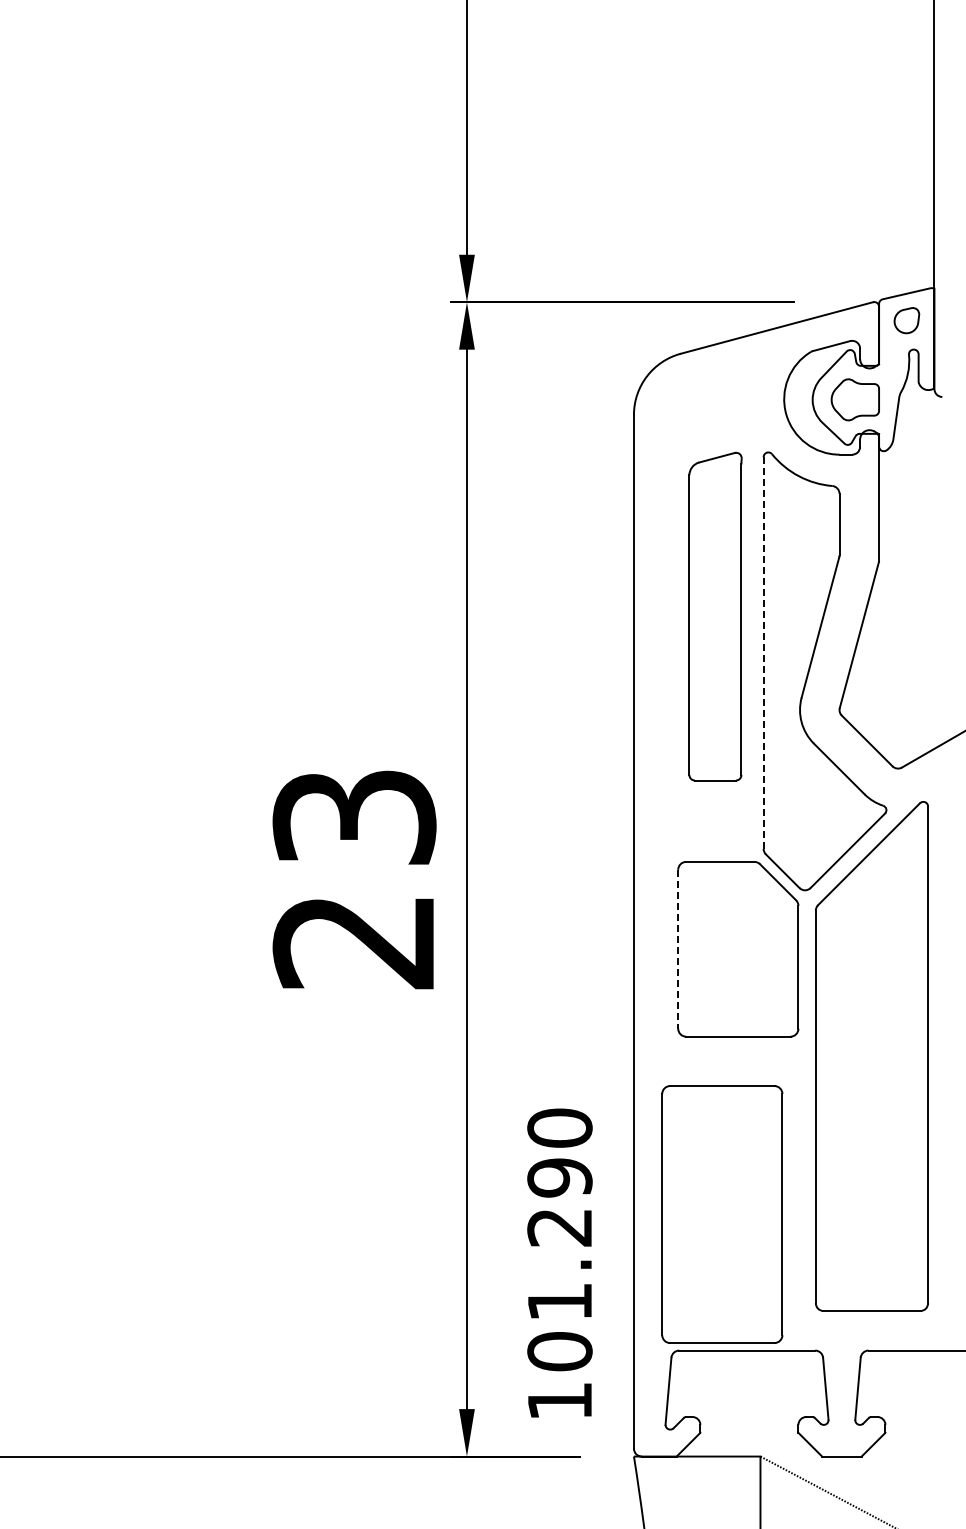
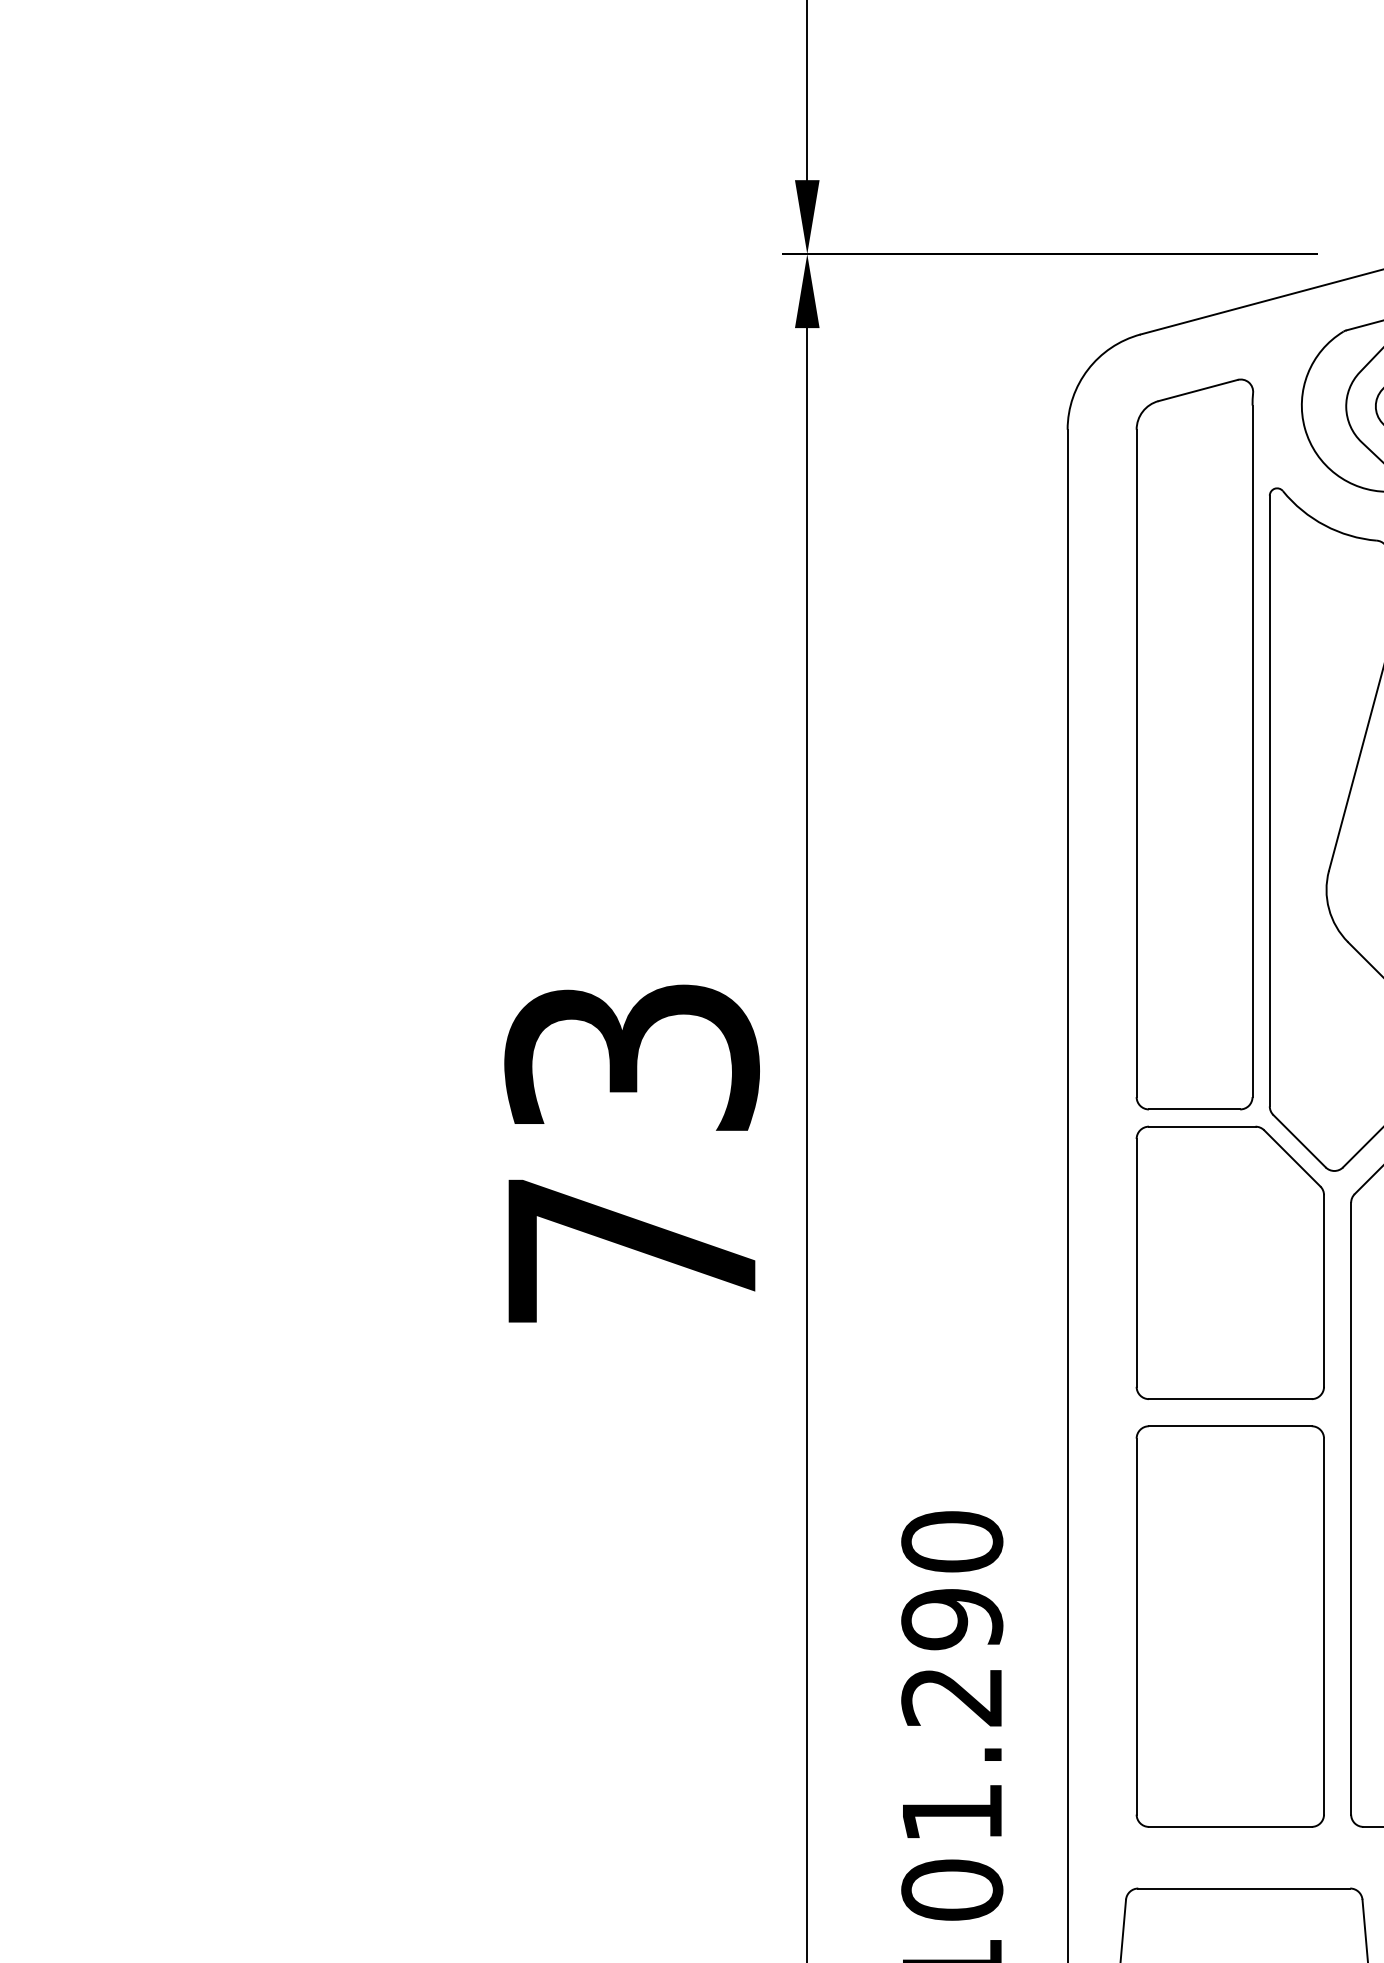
part: (715, 616) -> (1194, 744), size x1.43
line: (763, 653) -> (1269, 801), dashed -> solid
text: (352, 942) -> (628, 1252), 23 -> 73
line: (678, 949) -> (1137, 1263), dashed -> solid
part: (722, 1214) -> (1230, 1626), moved

